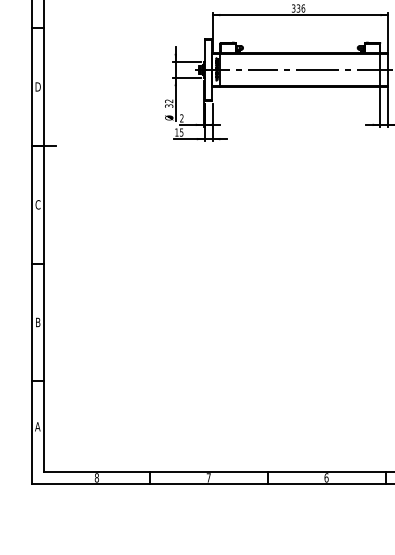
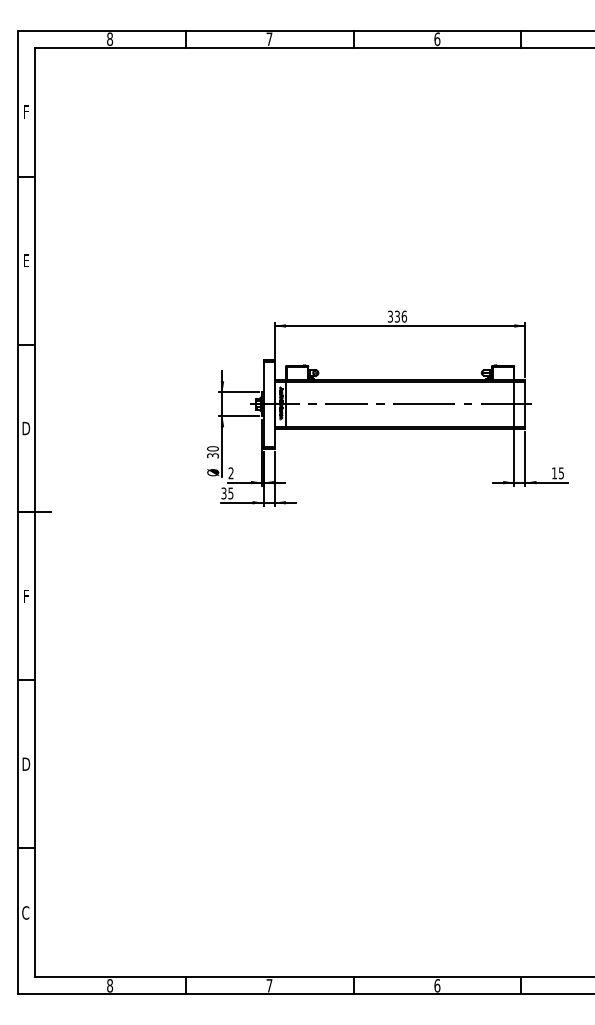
text: (168, 101) -> (212, 448), 32 -> 30
text: (176, 132) -> (223, 493), 15 -> 35
text: (37, 204) -> (25, 596), C -> F
text: (38, 321) -> (26, 763), B -> D
text: (37, 426) -> (25, 912), A -> C

